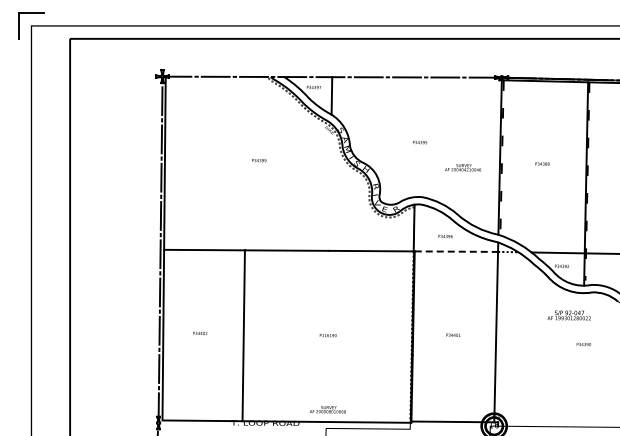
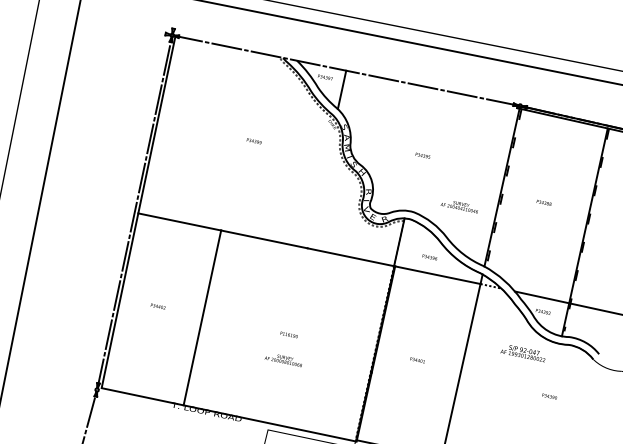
text: (463, 167) -> (460, 205), moved
line: (456, 251) -> (438, 275), dashed -> solid
text: (568, 315) -> (522, 352), moved
text: (327, 409) -> (283, 359), moved

